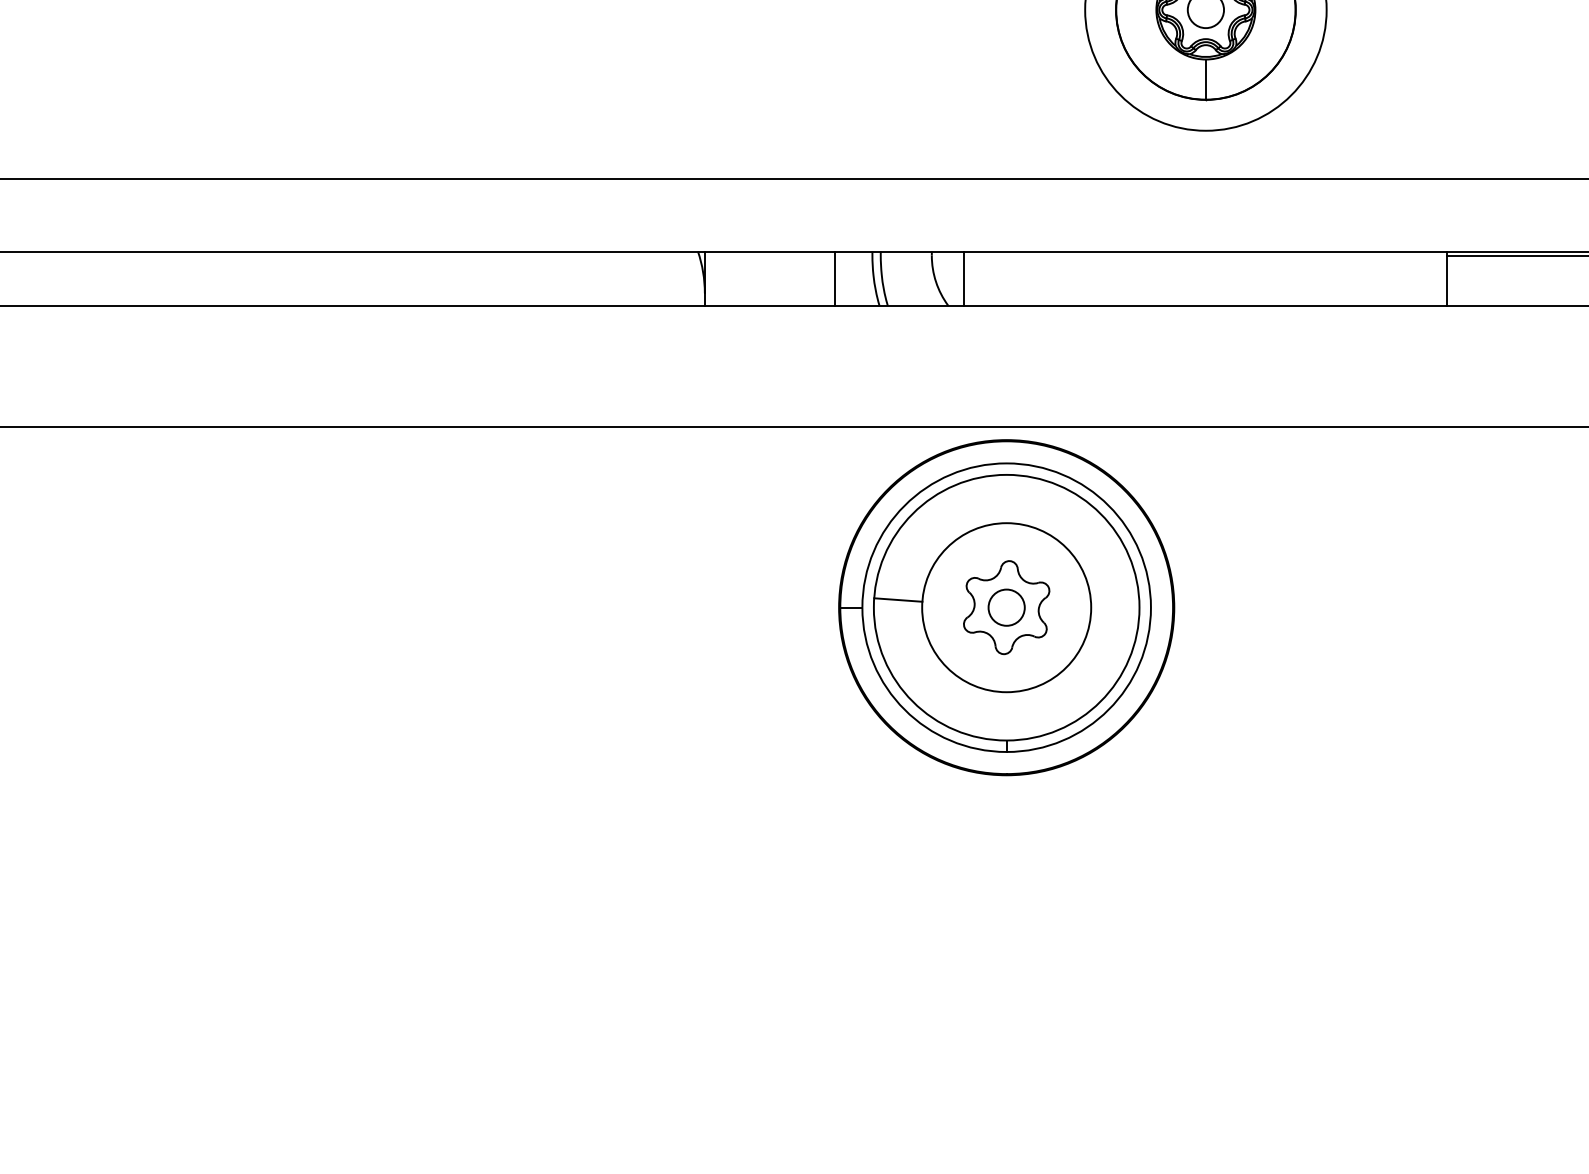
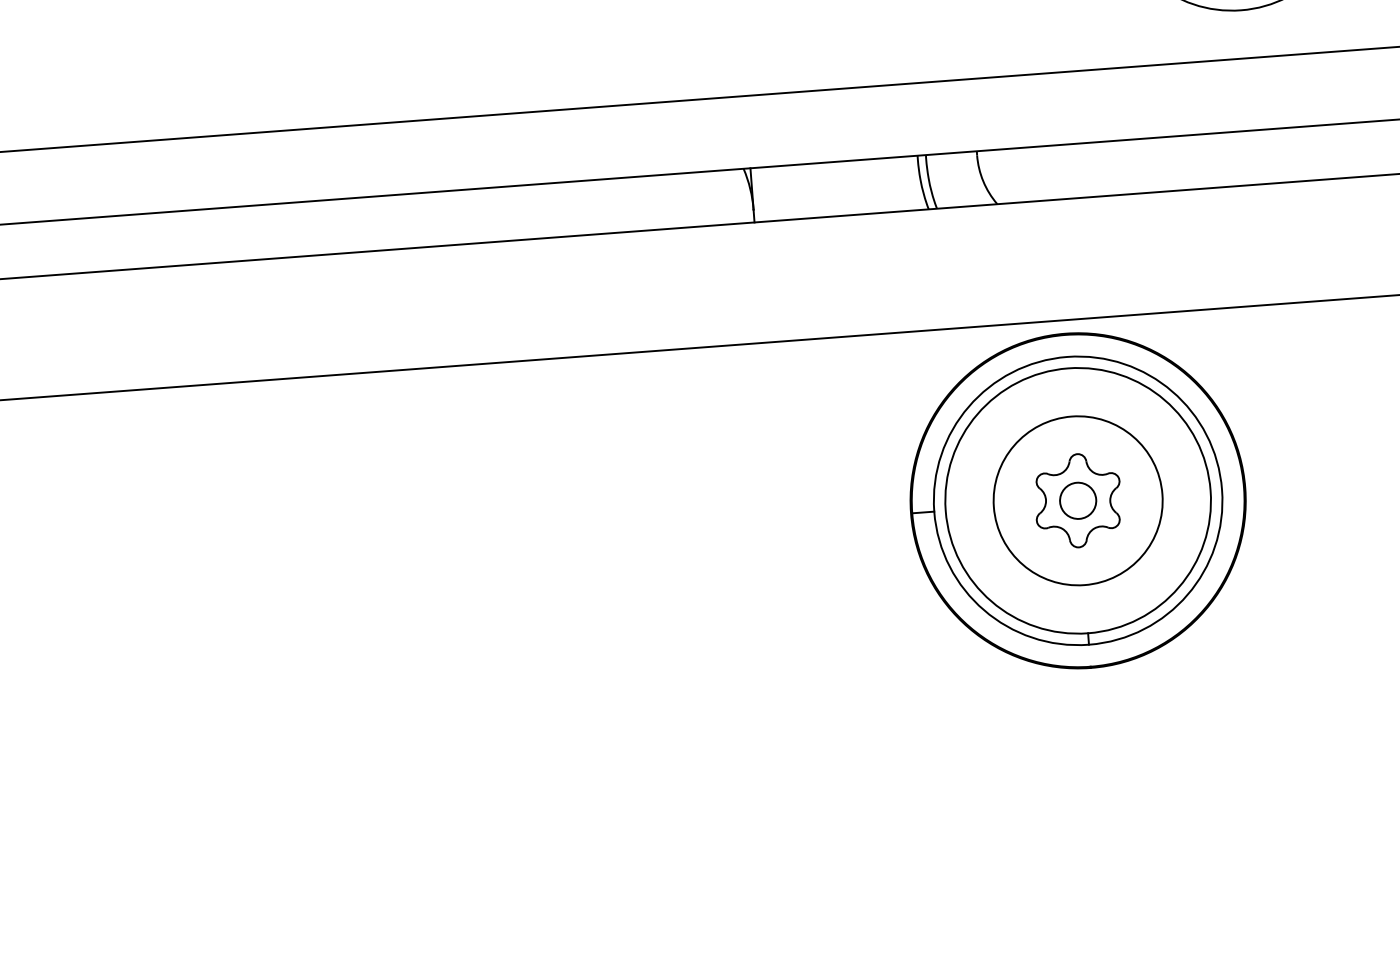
line: (835, 278) -> (882, 185), removed
line: (964, 278) -> (1011, 175), removed
line: (898, 599) -> (969, 500), removed

